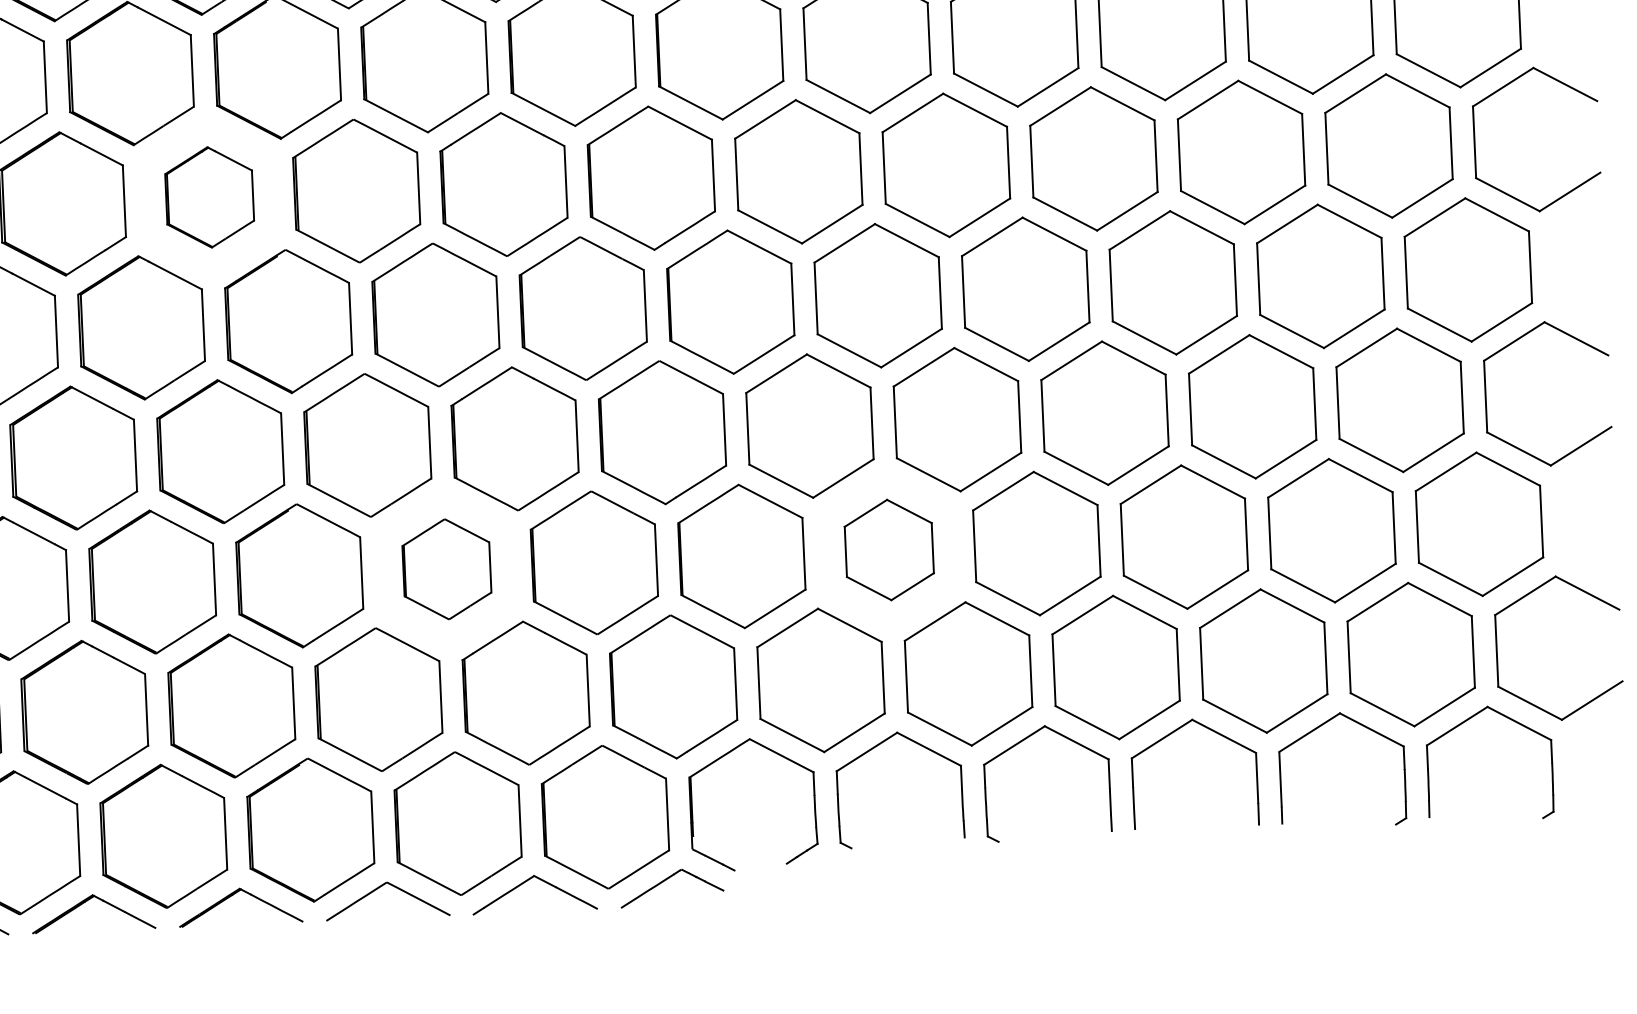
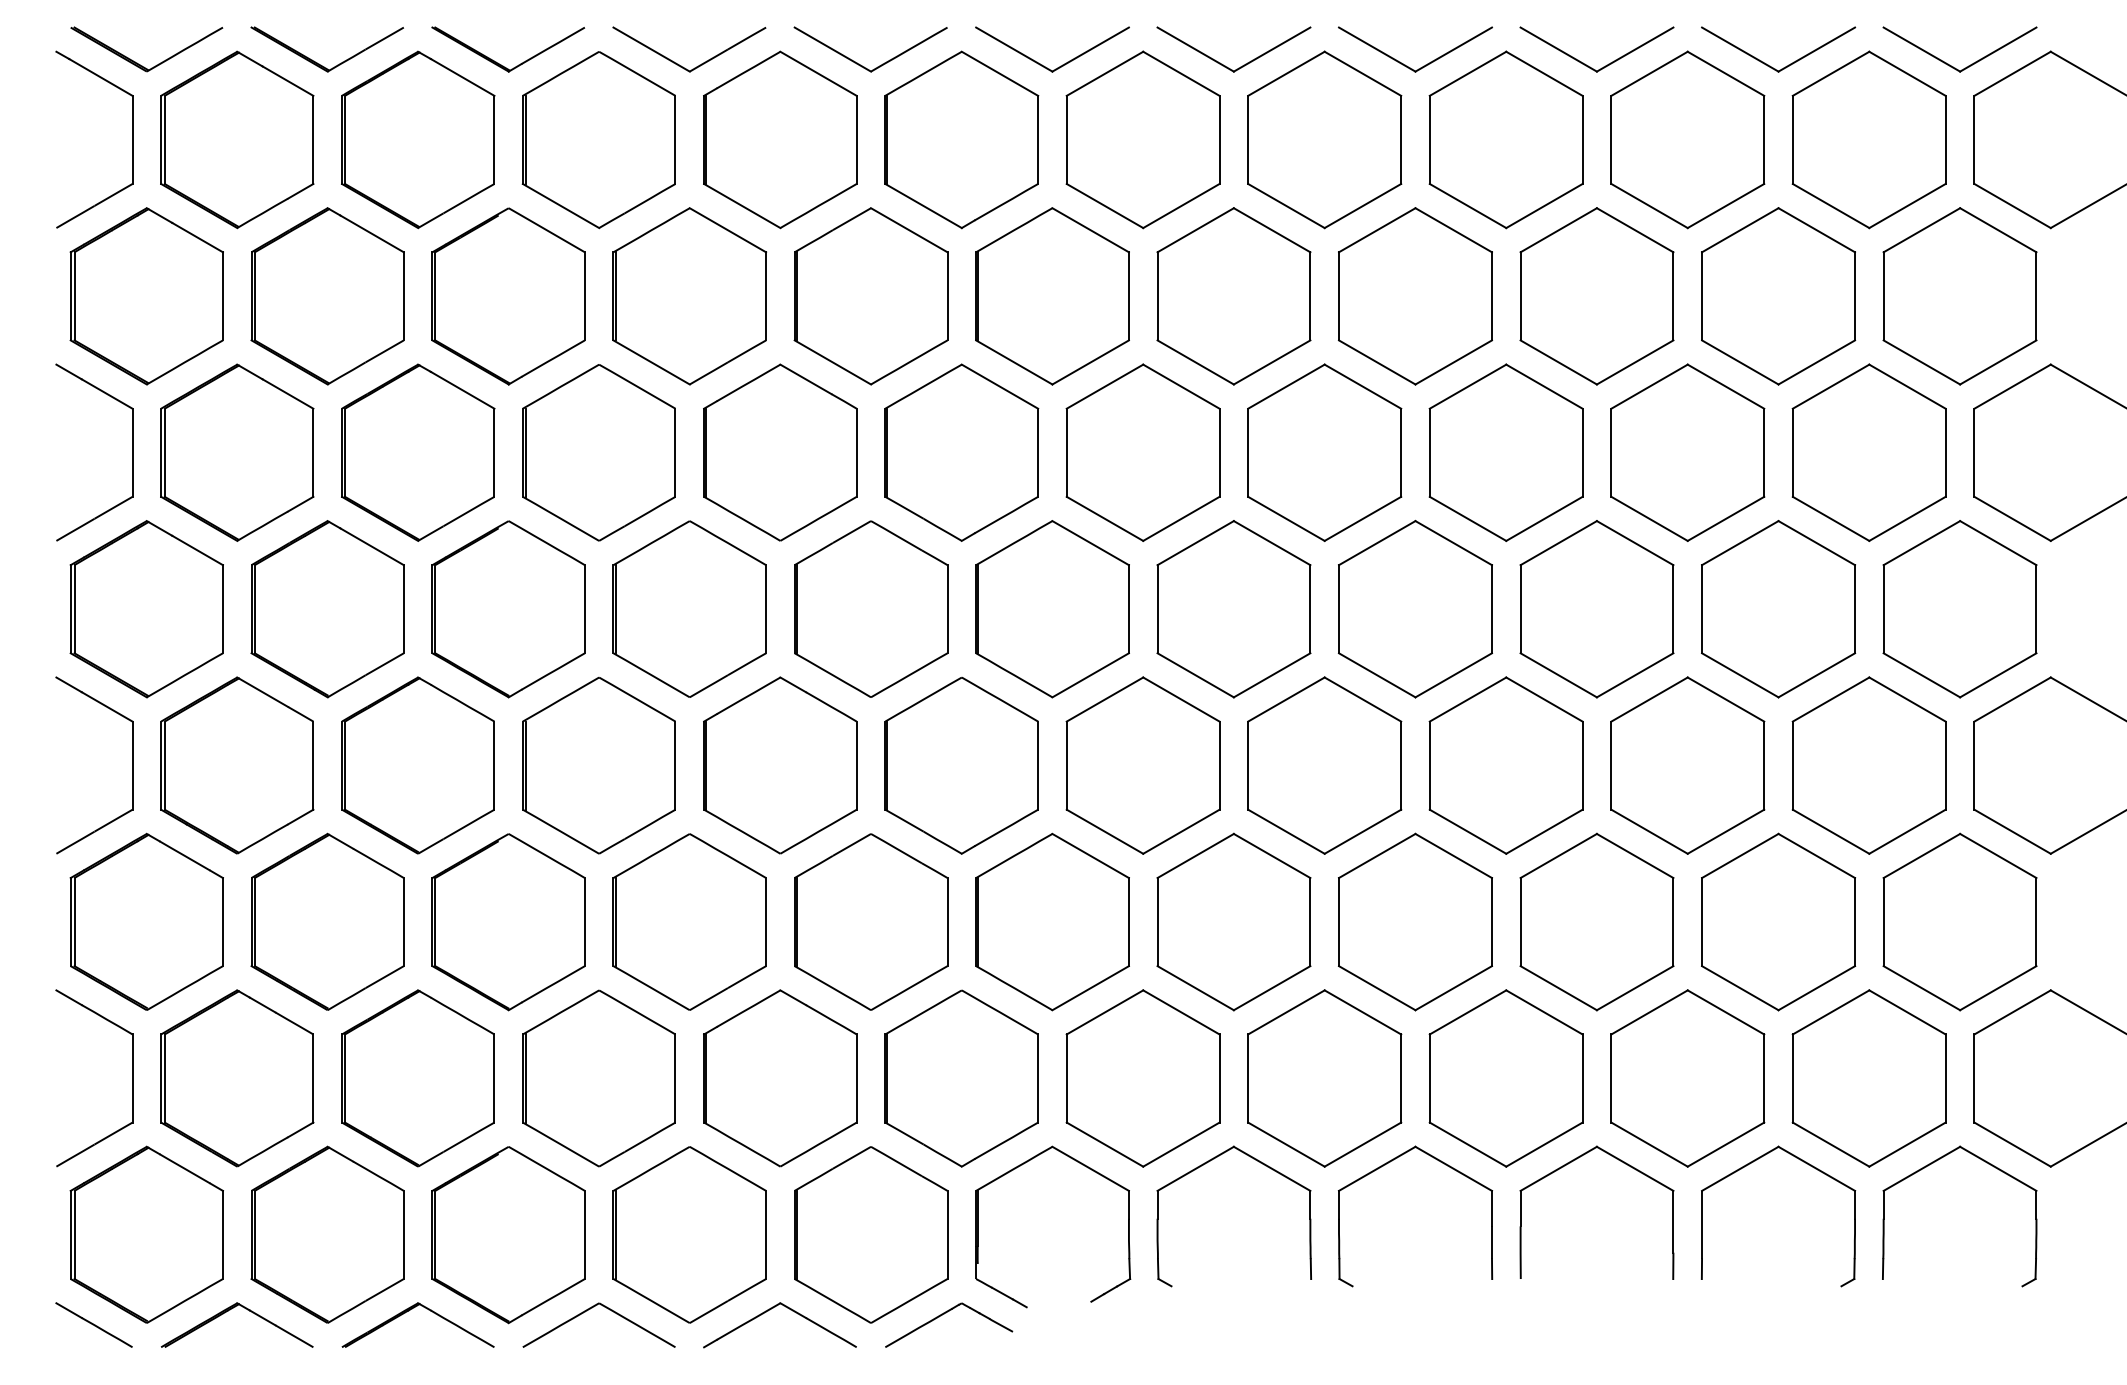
part: (209, 197) -> (418, 452), size x1.43
part: (888, 549) -> (1233, 921), size x1.43
part: (446, 568) -> (689, 921), size x1.43

